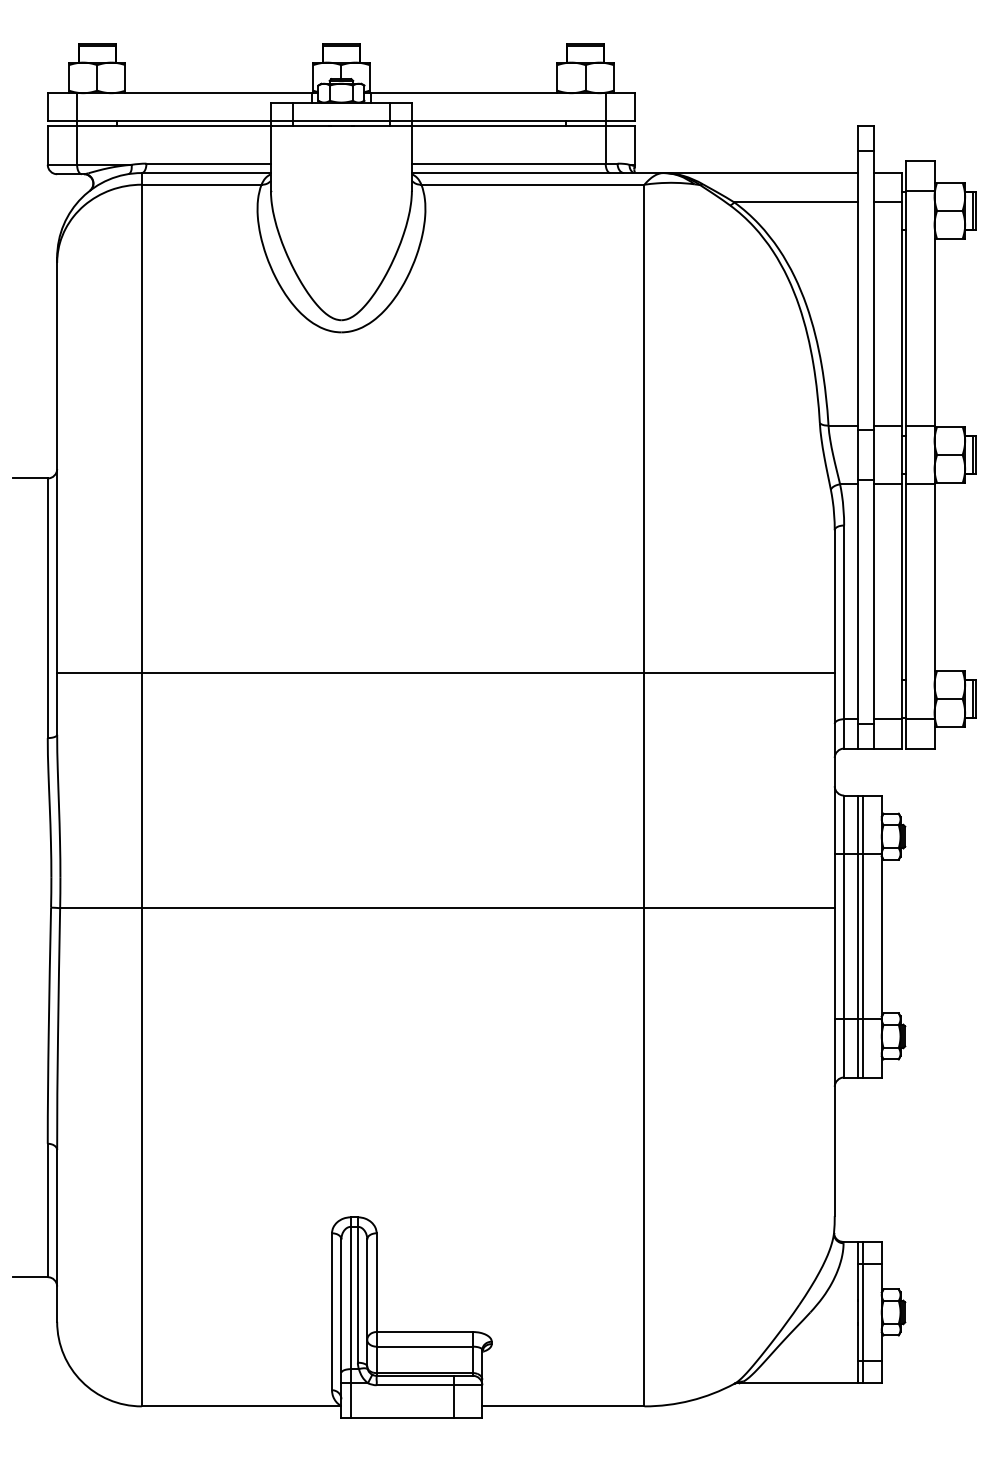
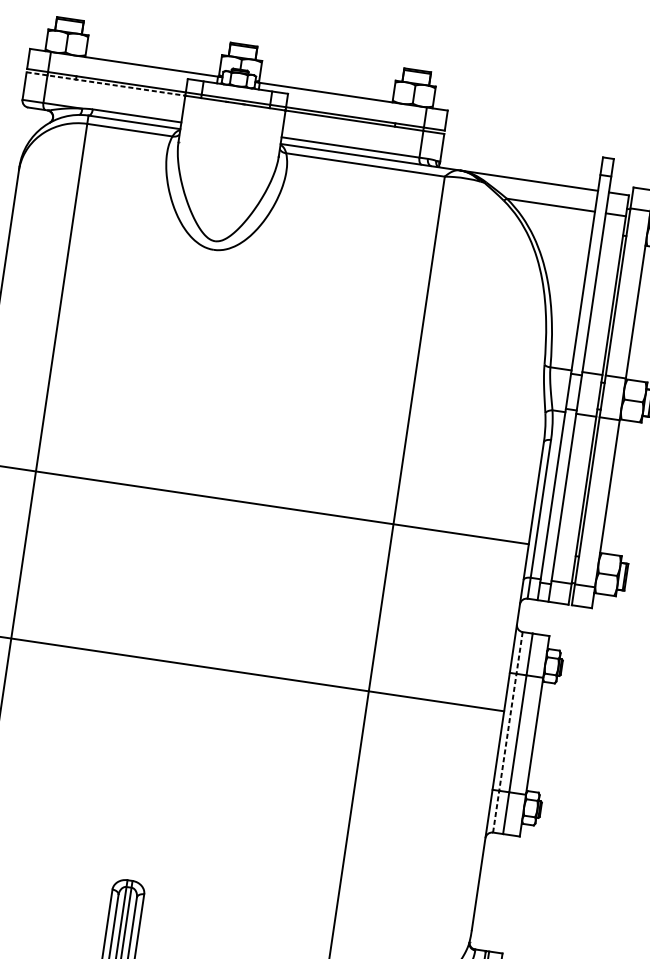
line: (159, 126) -> (106, 84), solid -> dashed
line: (844, 936) -> (508, 732), solid -> dashed
line: (862, 936) -> (520, 734), removed

